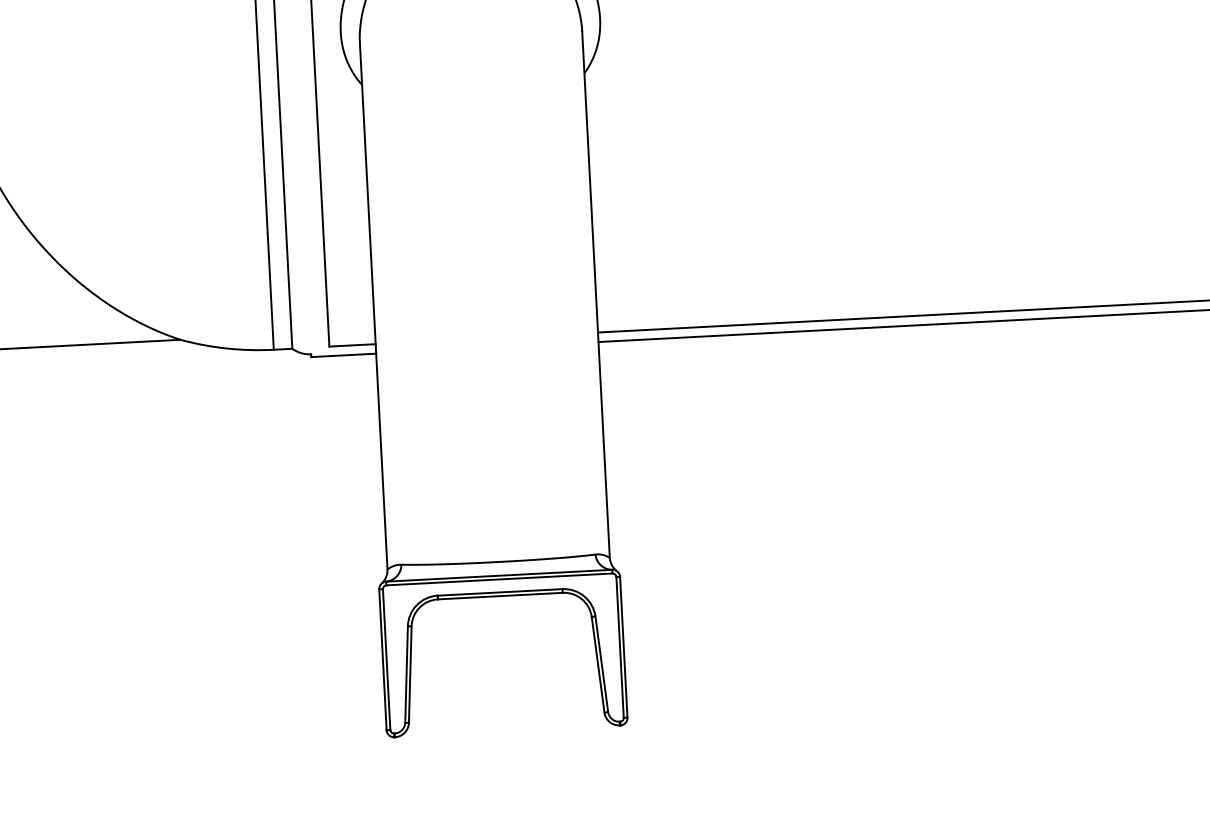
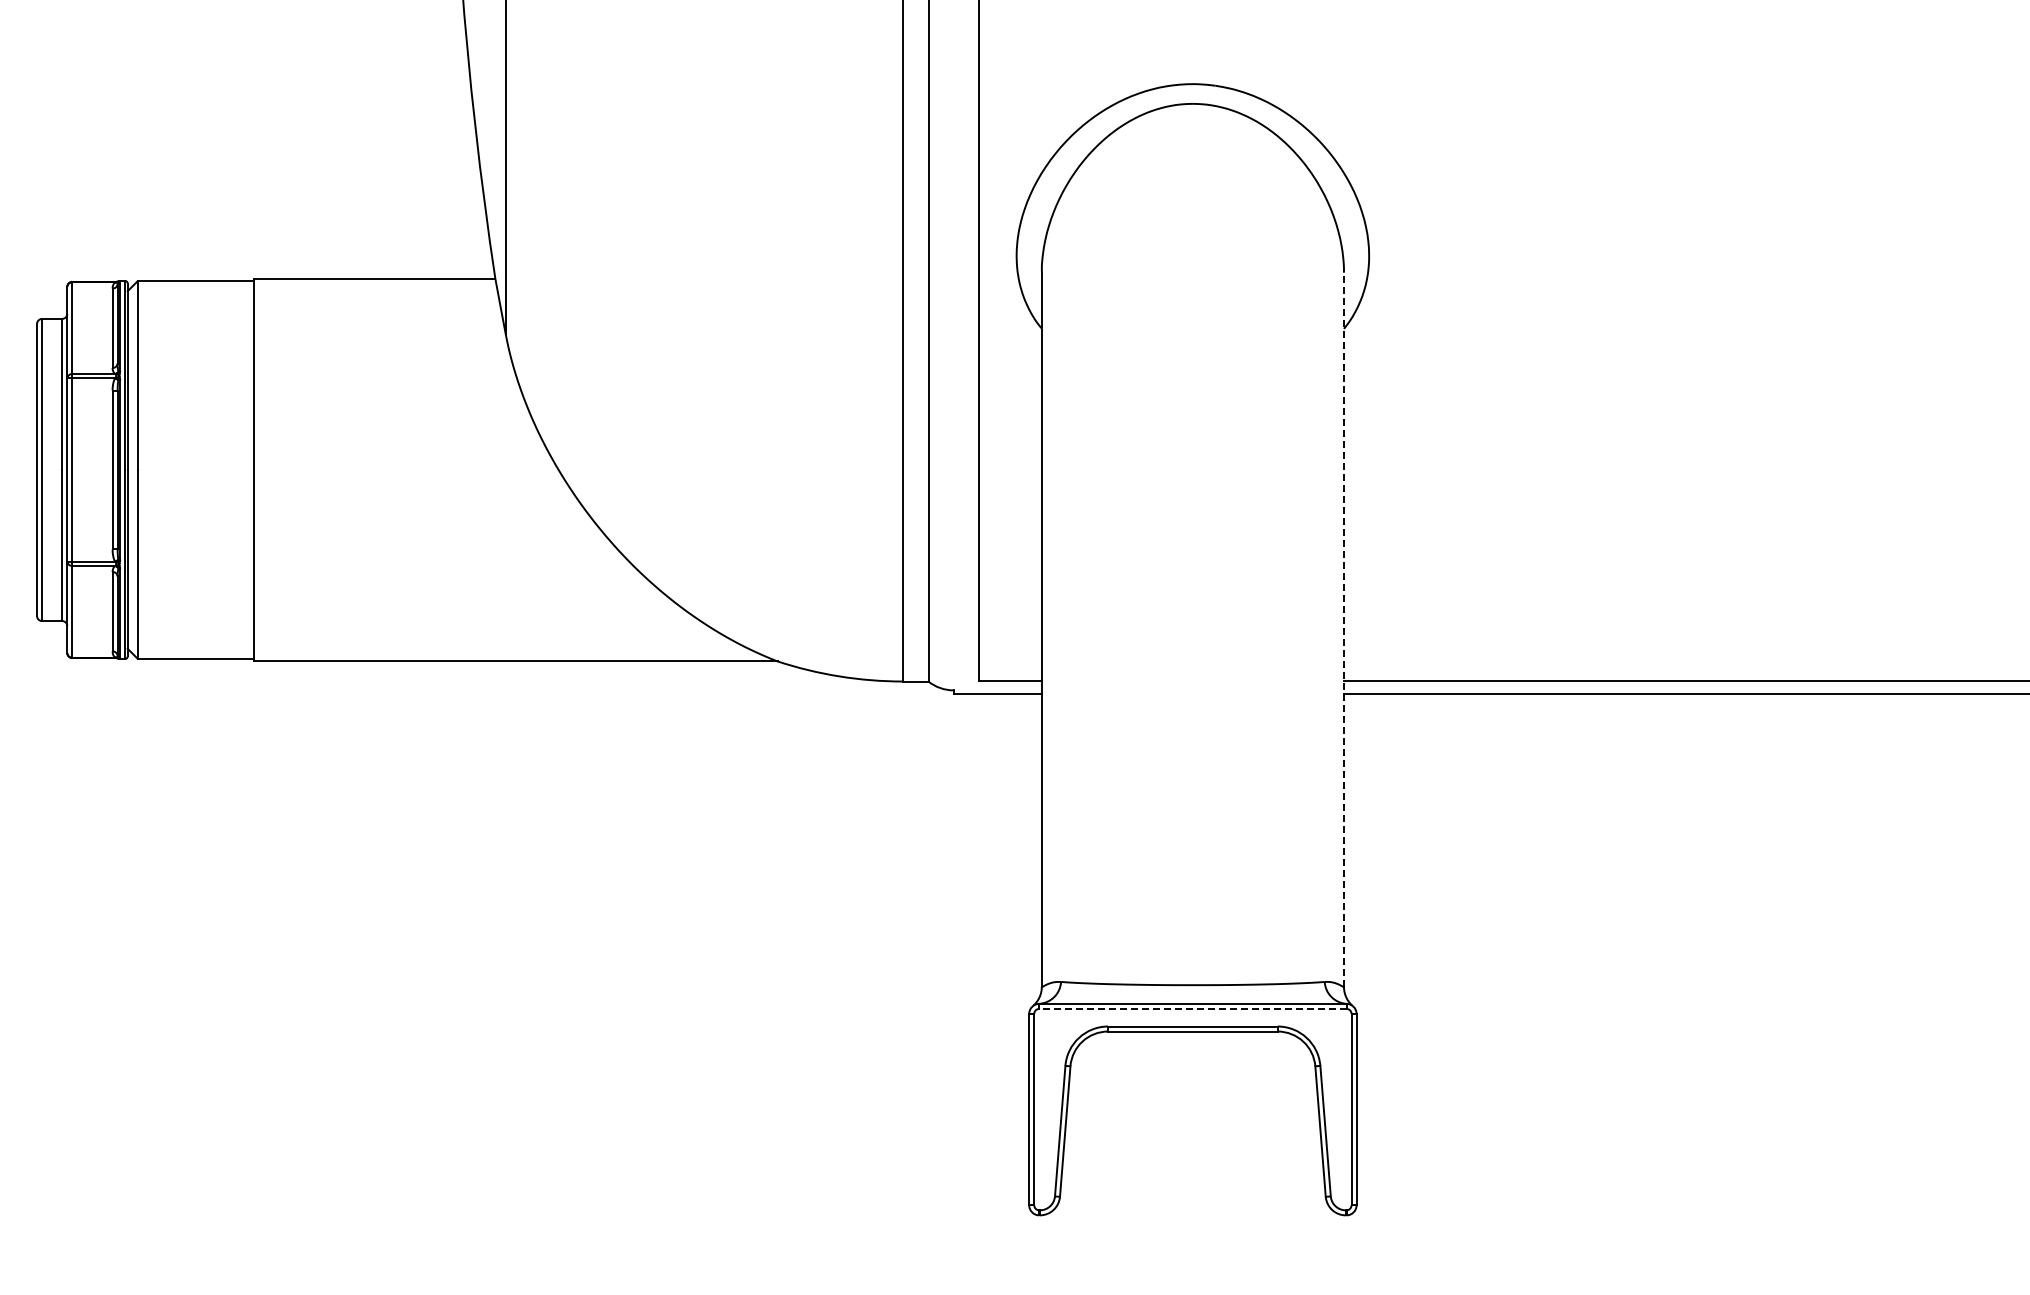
line: (596, 294) -> (1344, 629), solid -> dashed
line: (499, 579) -> (1192, 1008), solid -> dashed

